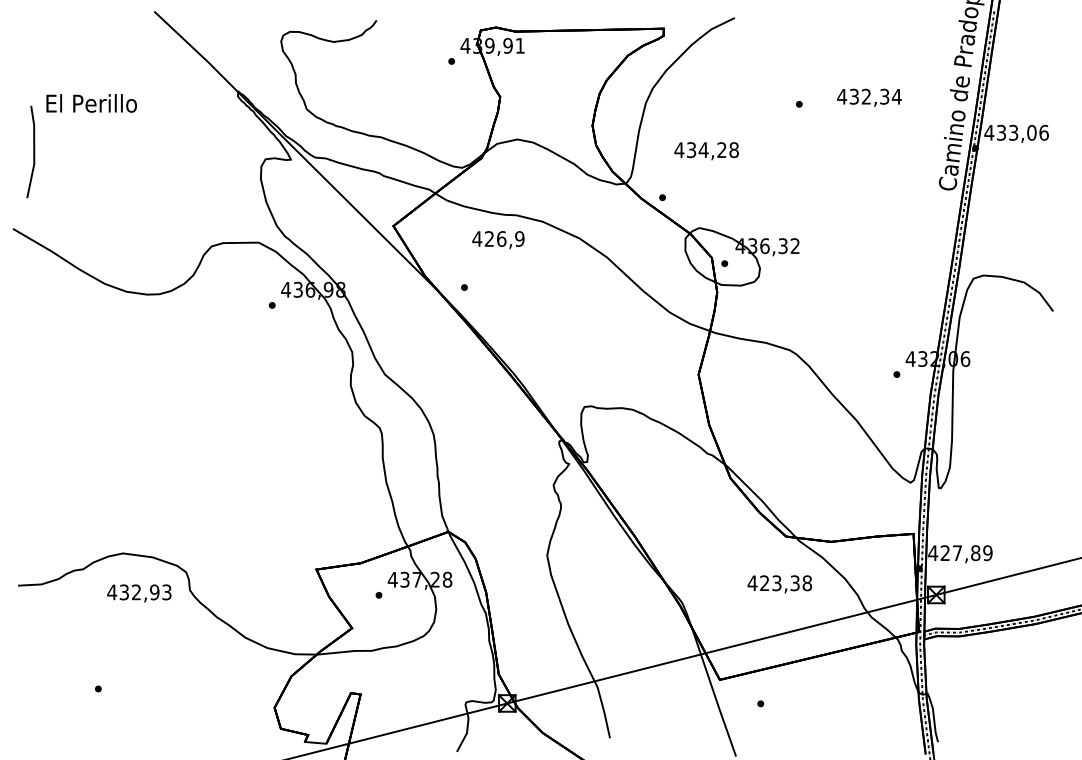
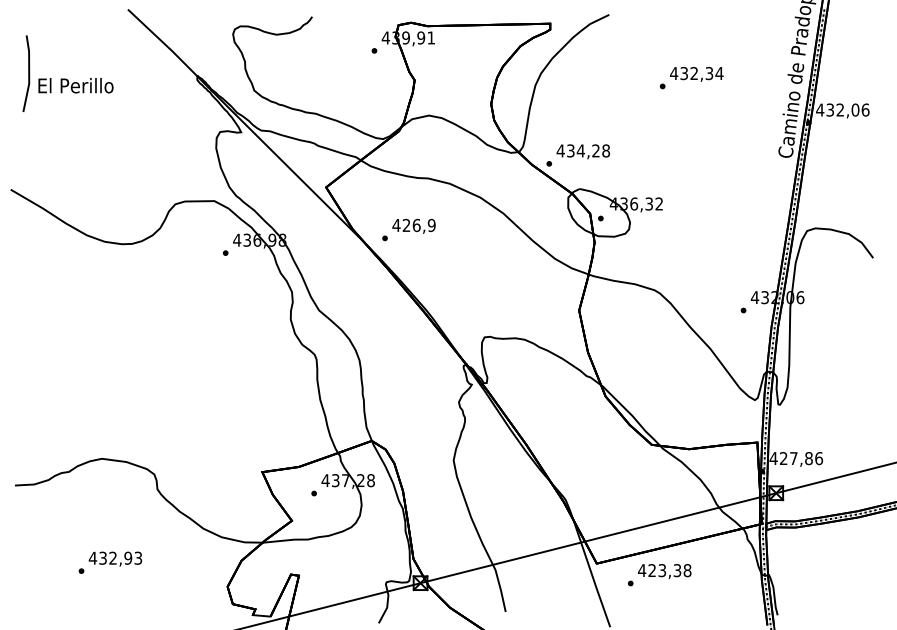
text: (869, 97) -> (696, 74), moved
text: (1013, 132) -> (840, 109), 433,06 -> 432,06
line: (33, 151) -> (28, 73), moved
text: (706, 151) -> (583, 152), moved
text: (498, 240) -> (414, 226), moved
text: (987, 553) -> (818, 458), 427,89 -> 427,86
text: (779, 584) -> (664, 571), moved
text: (139, 593) -> (115, 559), moved

